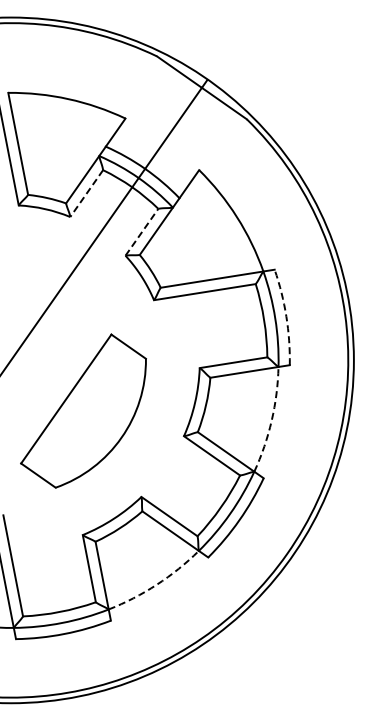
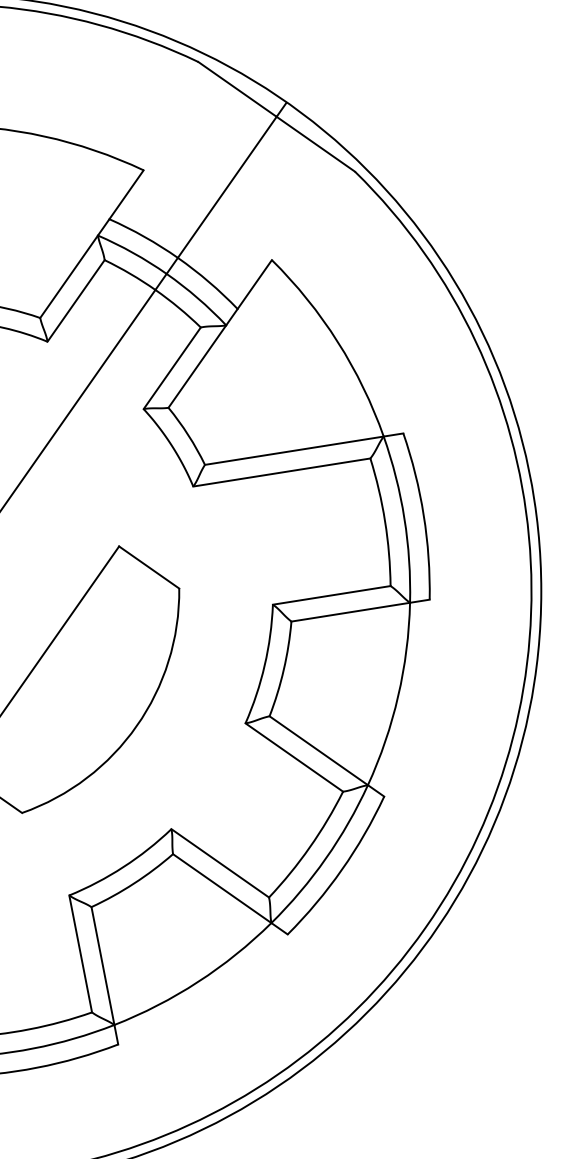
line: (86, 193) -> (75, 300), dashed -> solid
line: (141, 232) -> (171, 368), dashed -> solid
arc: (286, 316) -> (423, 514), dashed -> solid
arc: (271, 420) -> (397, 695), dashed -> solid
arc: (156, 584) -> (197, 981), dashed -> solid

